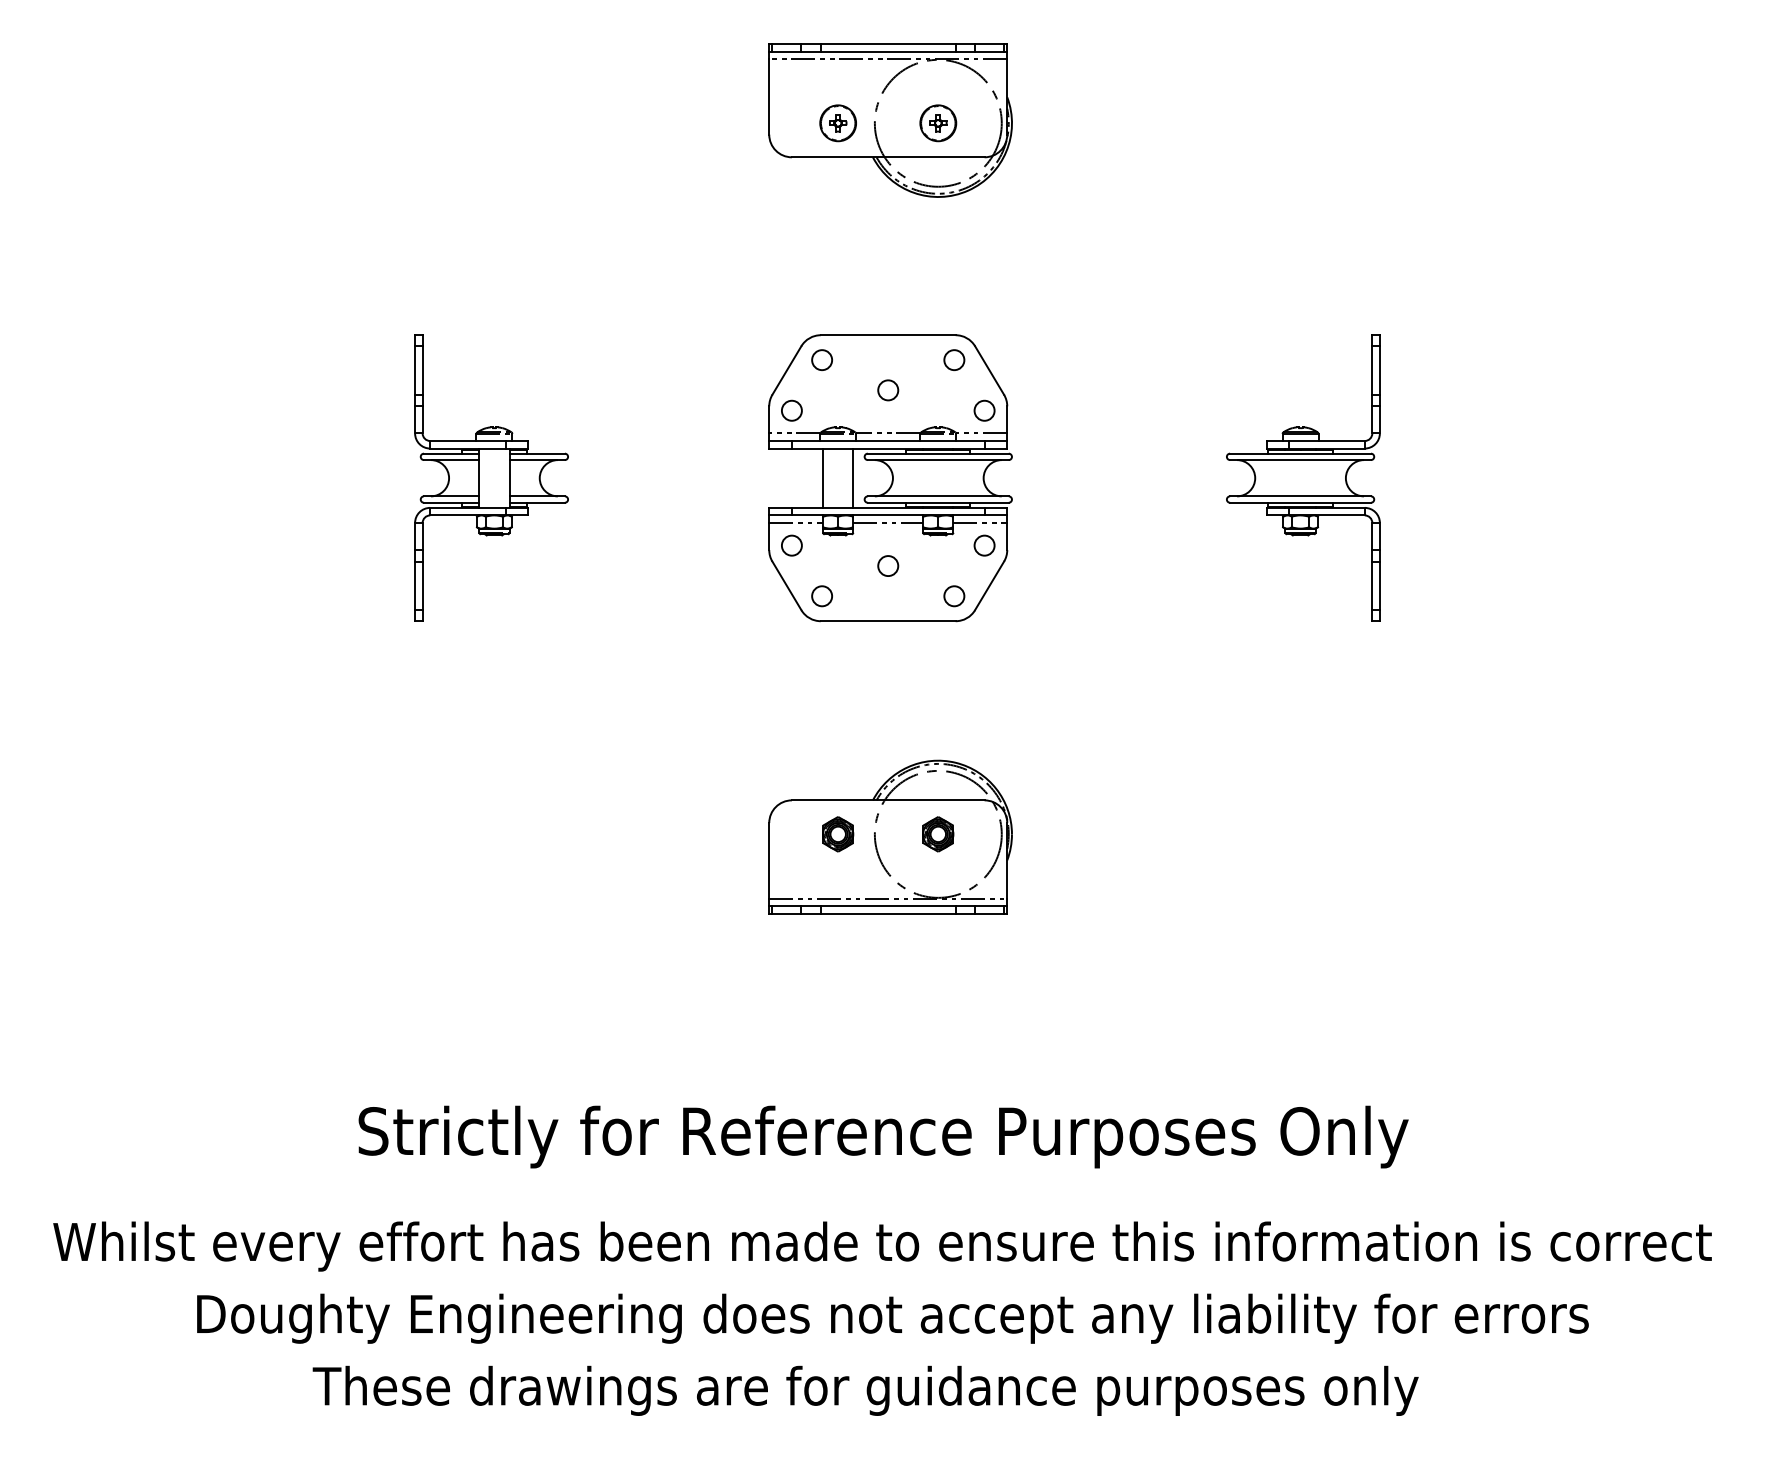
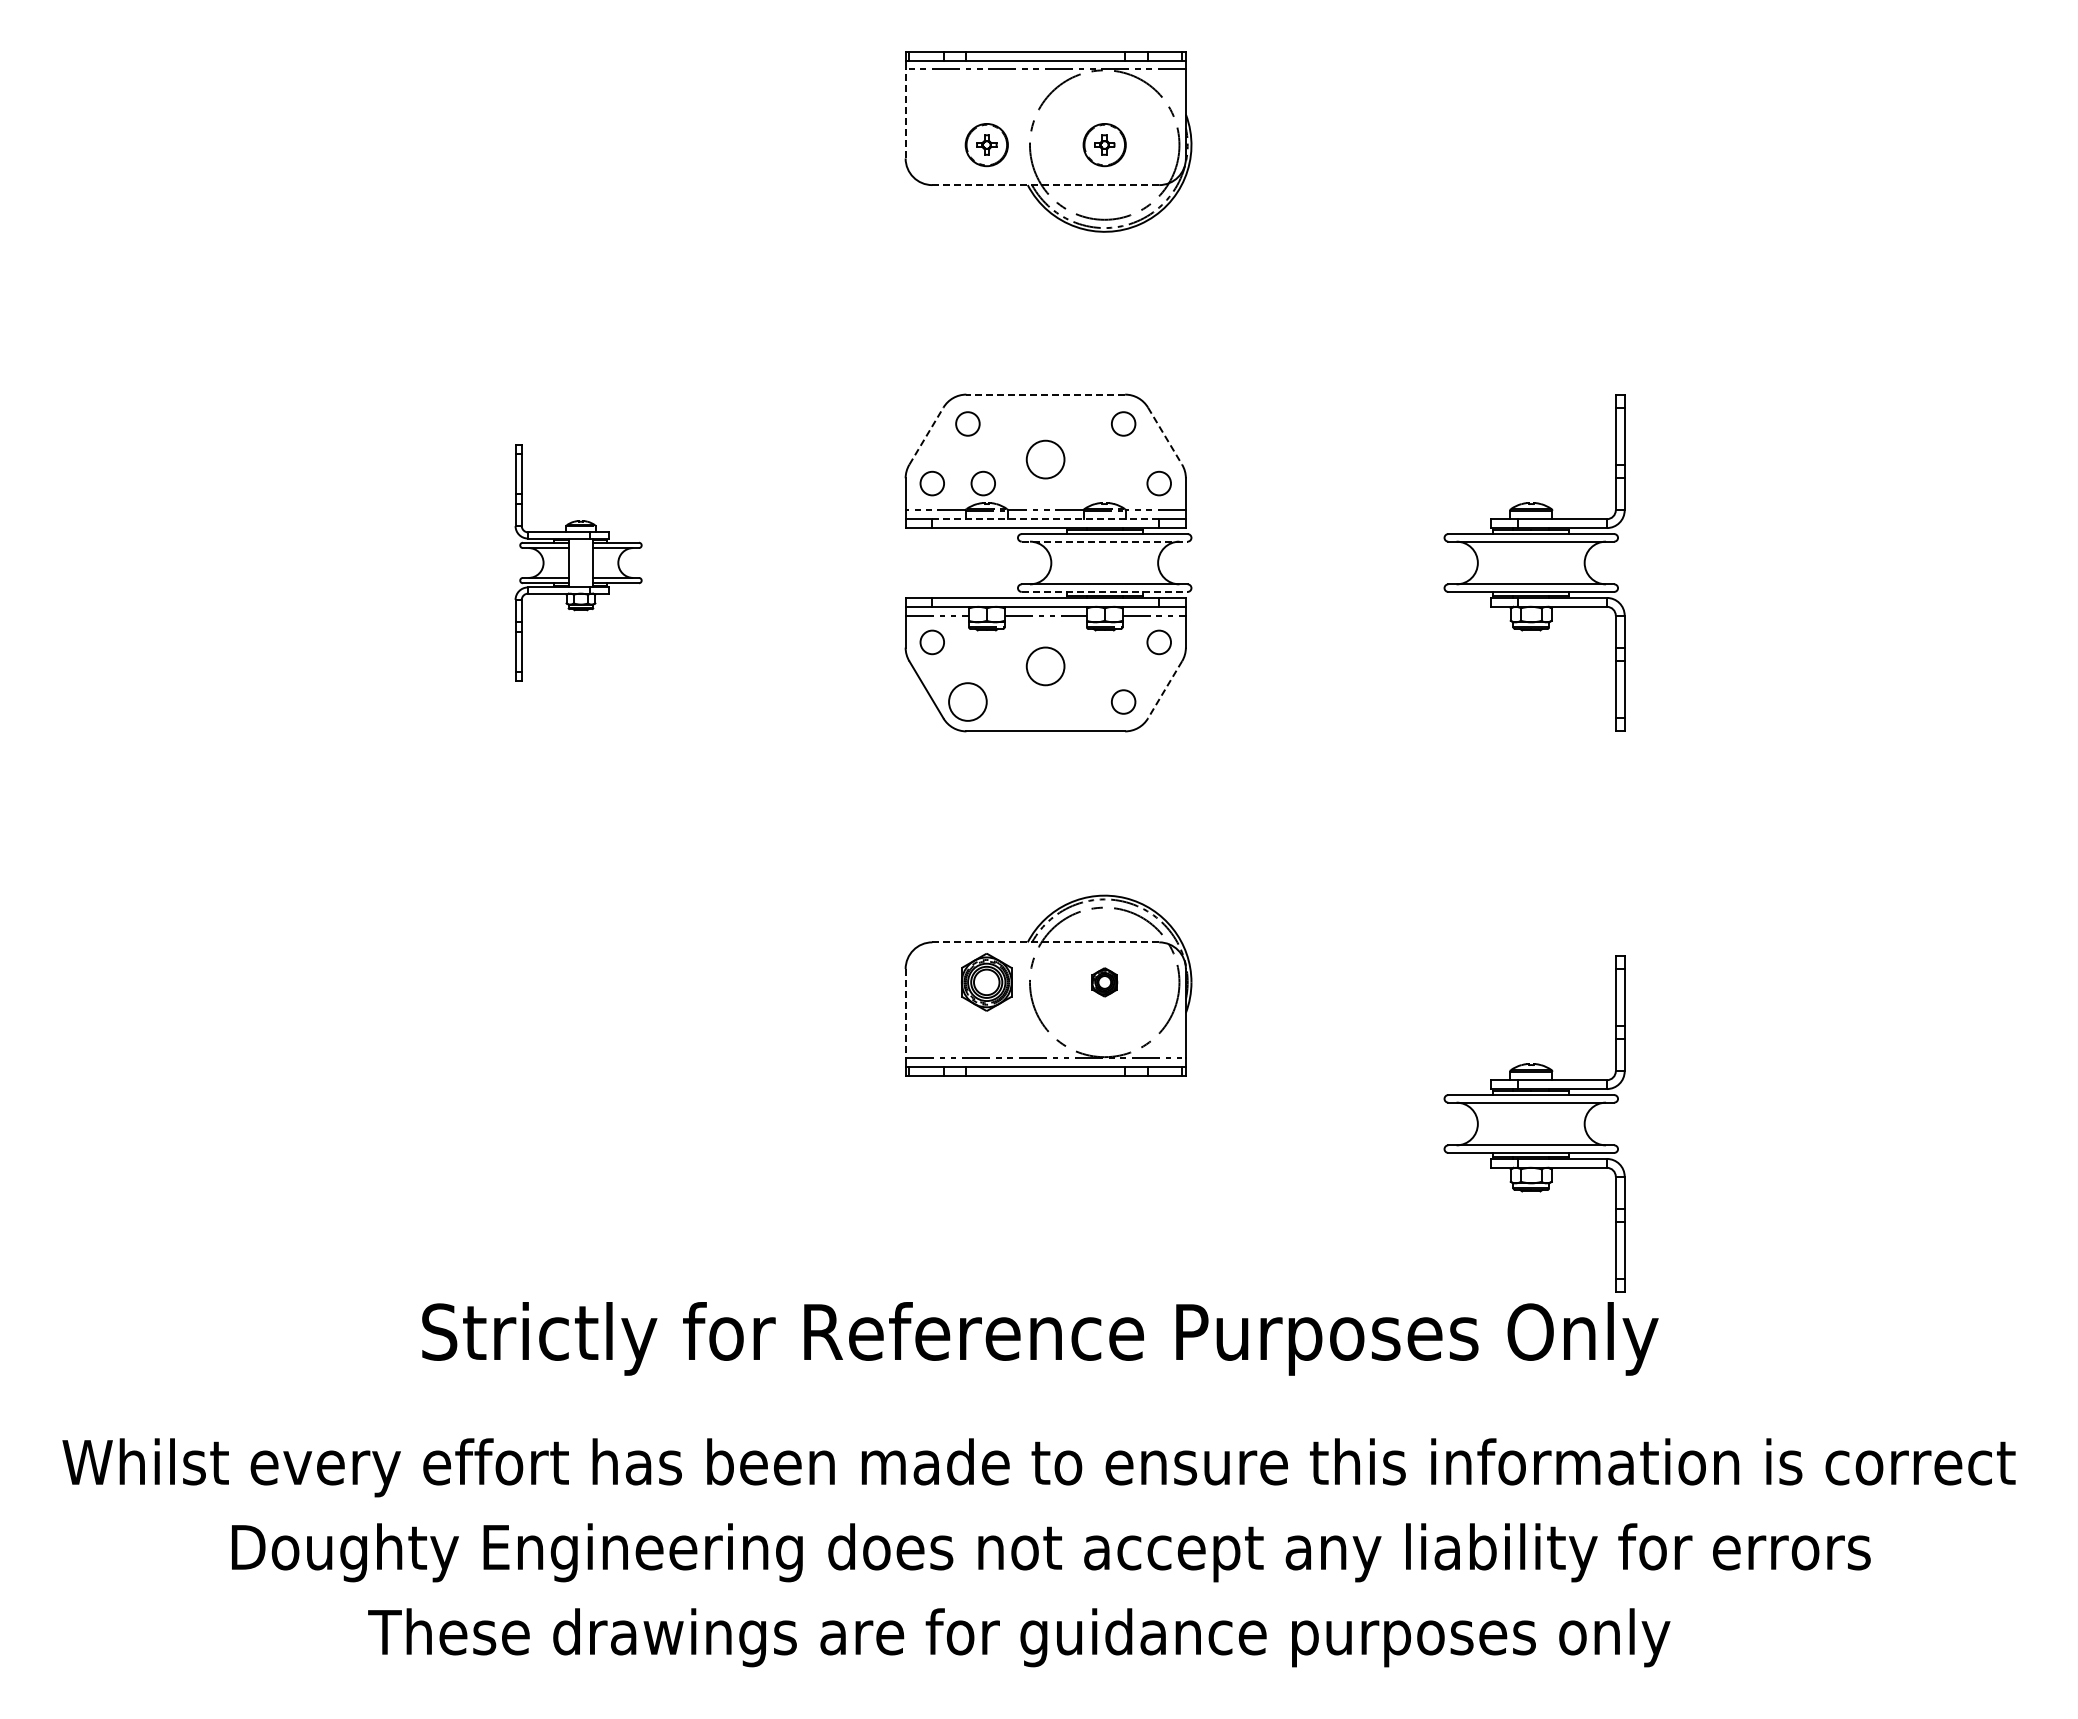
line: (769, 96) -> (905, 113), solid -> dashed
line: (888, 157) -> (1045, 185), solid -> dashed
line: (888, 335) -> (1045, 394), solid -> dashed
line: (786, 369) -> (926, 435), solid -> dashed
line: (989, 370) -> (1165, 436), solid -> dashed
circle: (888, 390) -> (1045, 459), size x1.6
circle: (834, 410) -> (982, 483), added
line: (888, 441) -> (1045, 519), solid -> dashed
line: (938, 459) -> (1104, 541), solid -> dashed
part: (491, 477) -> (578, 562), size x0.7
line: (823, 477) -> (969, 562), removed
line: (853, 477) -> (1004, 562), removed
line: (938, 502) -> (1104, 591), solid -> dashed
circle: (888, 566) -> (1045, 666), size x1.6
line: (989, 586) -> (1164, 690), solid -> dashed
circle: (821, 595) -> (967, 701), size x1.6
line: (888, 800) -> (1046, 942), solid -> dashed
part: (837, 834) -> (986, 982), size x1.4
part: (938, 834) -> (1104, 982), size x0.7
line: (769, 861) -> (905, 1014), solid -> dashed
part: (1303, 954) -> (1534, 1123), added

